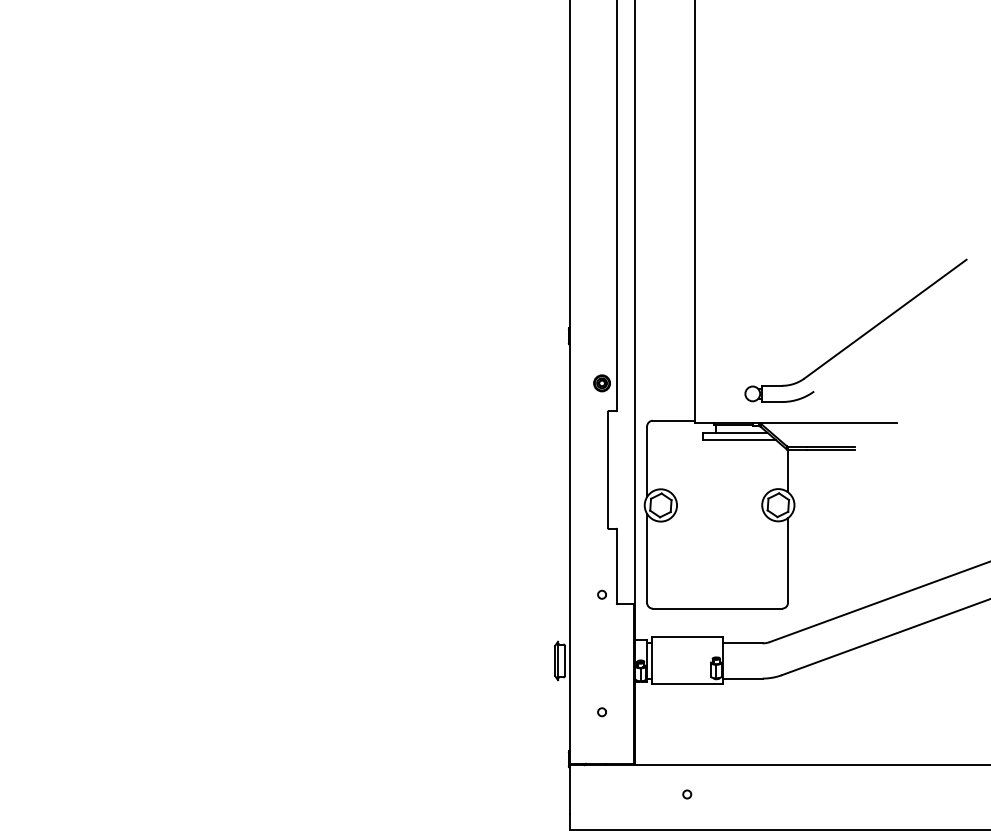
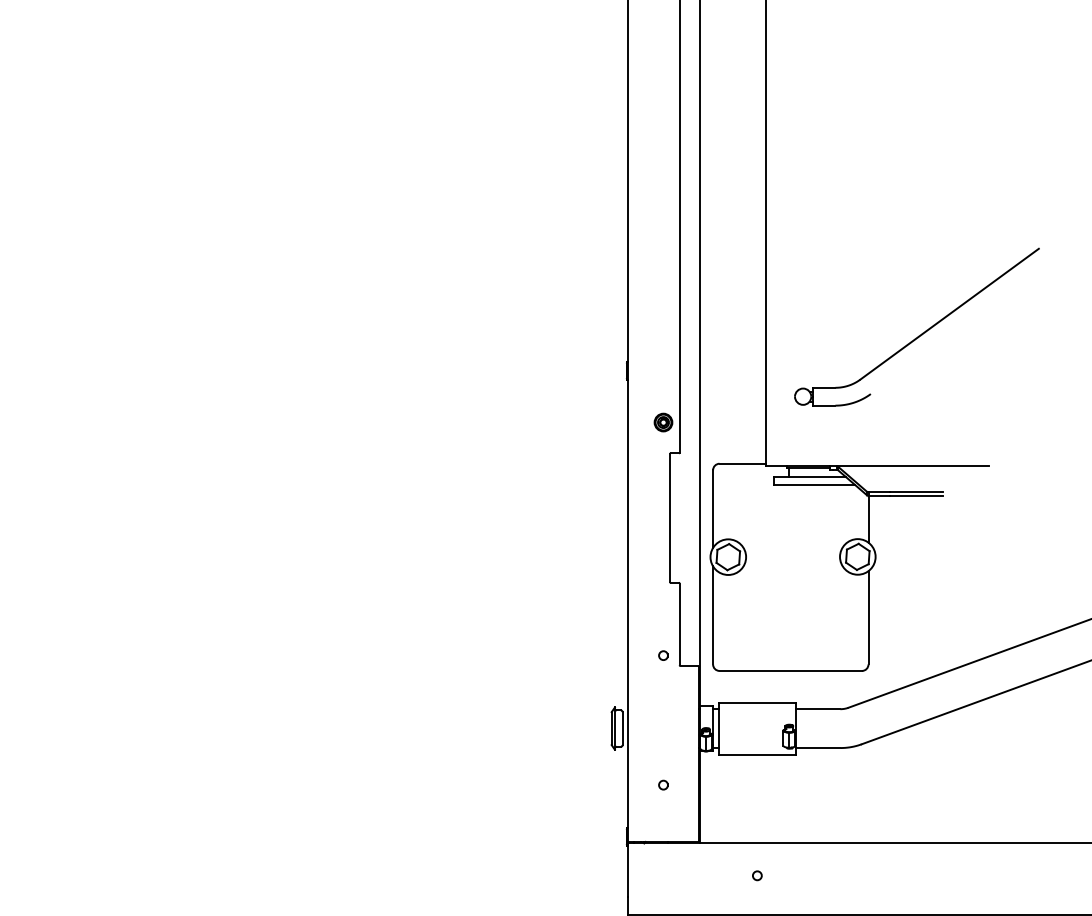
part: (858, 337) -> (919, 334), moved

